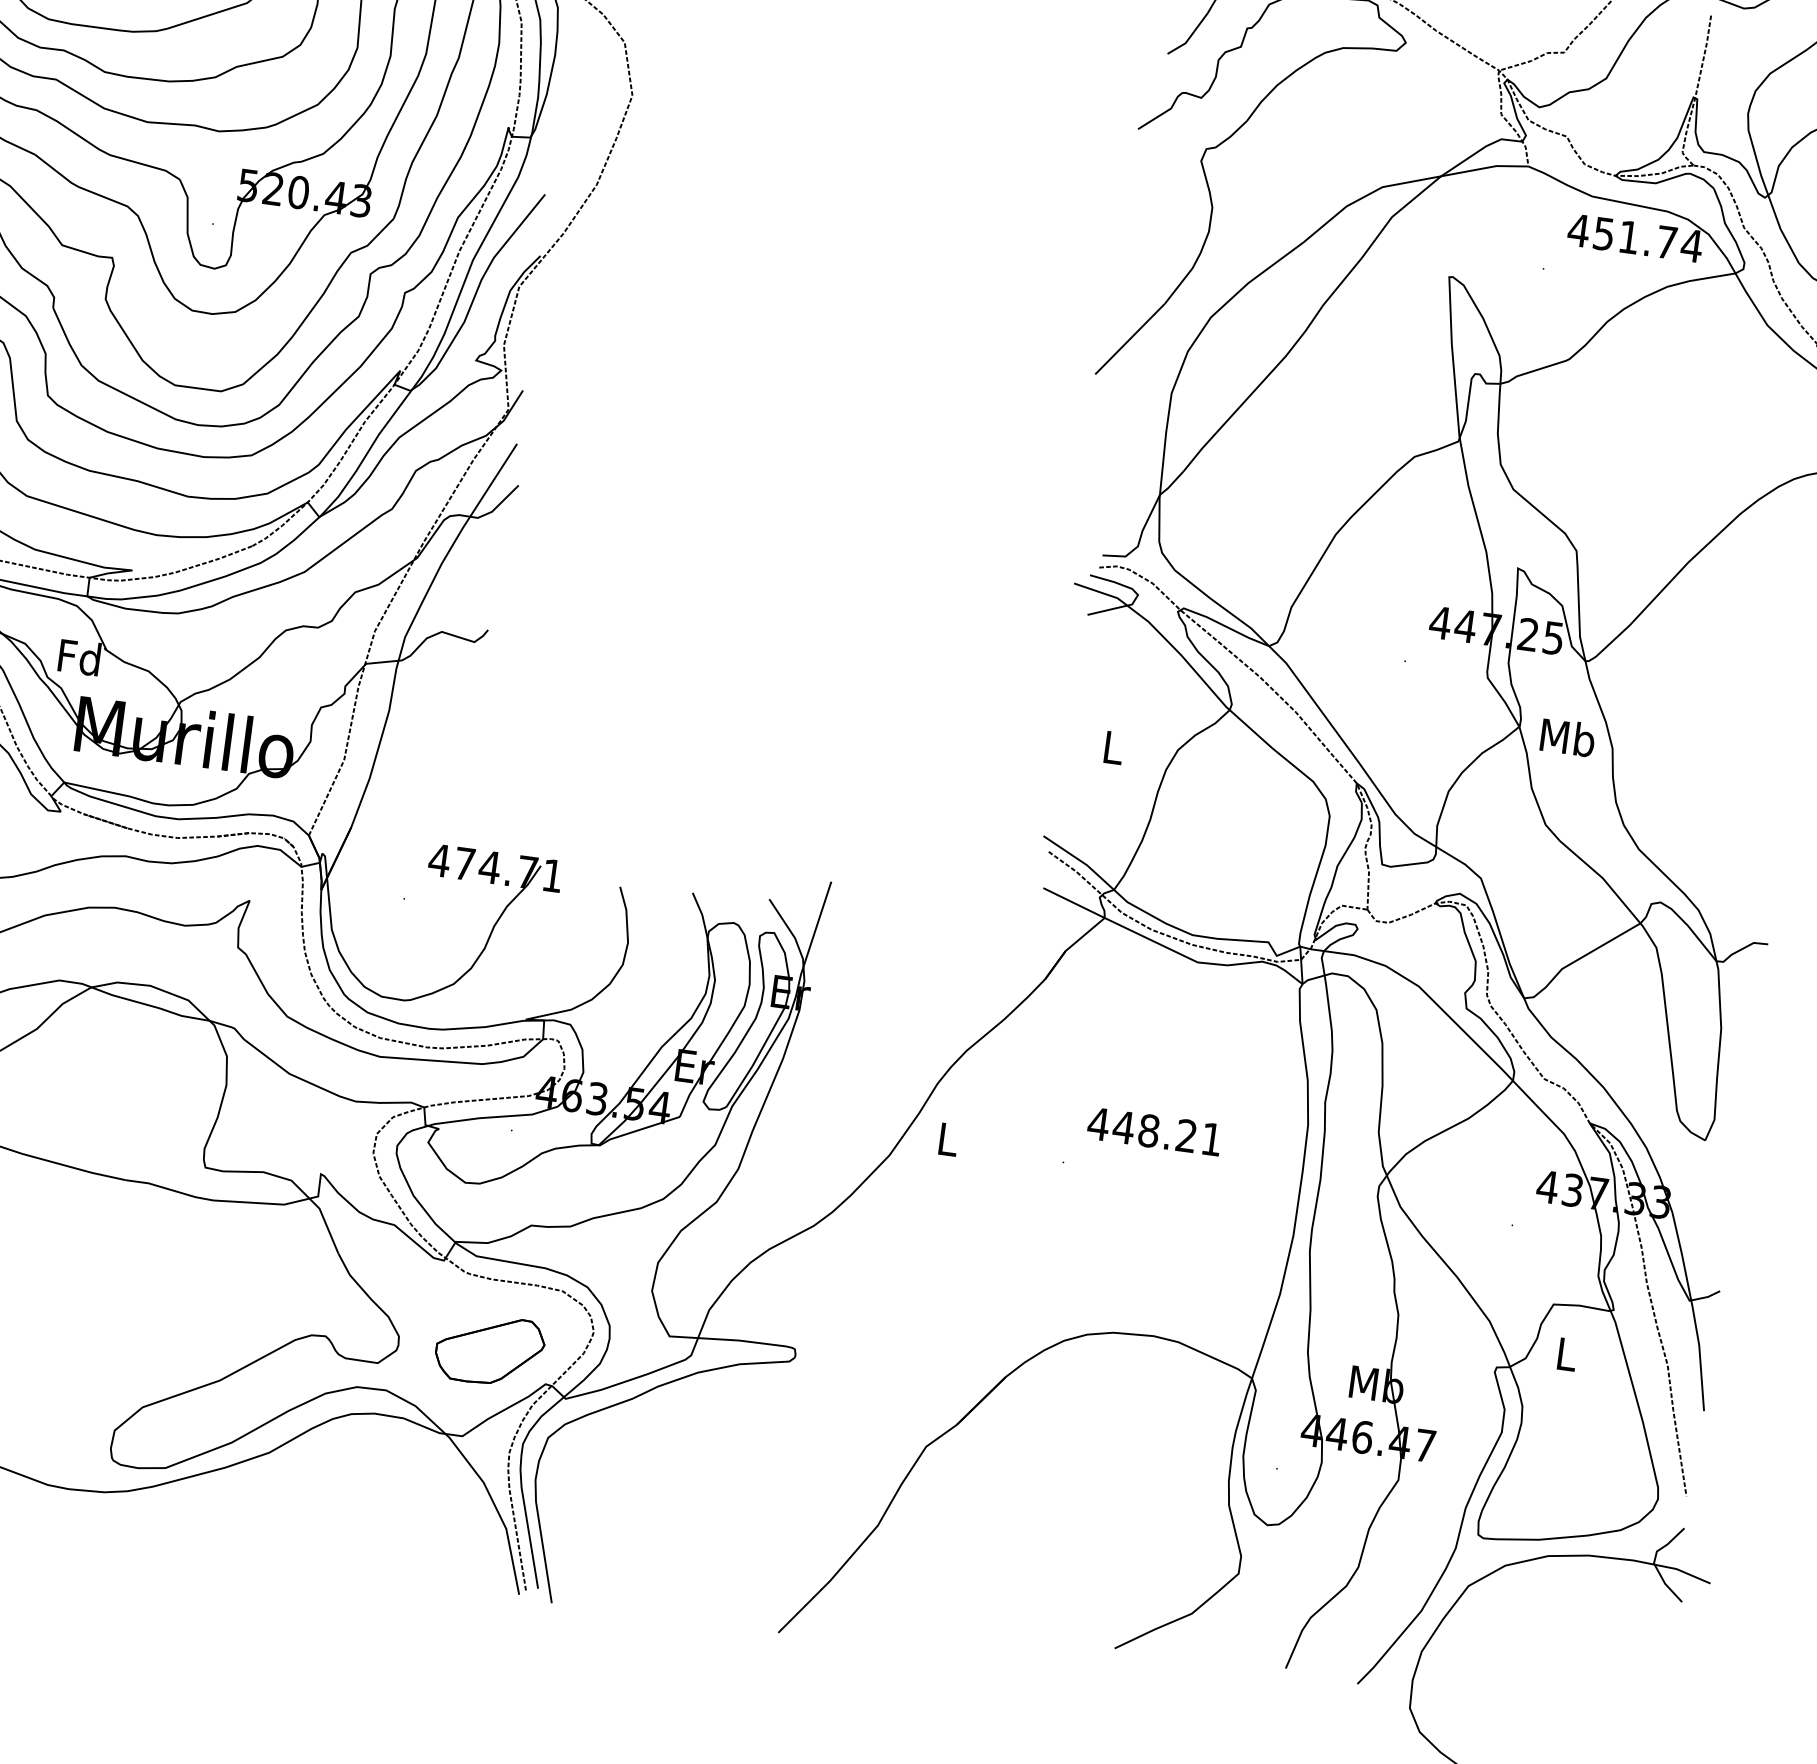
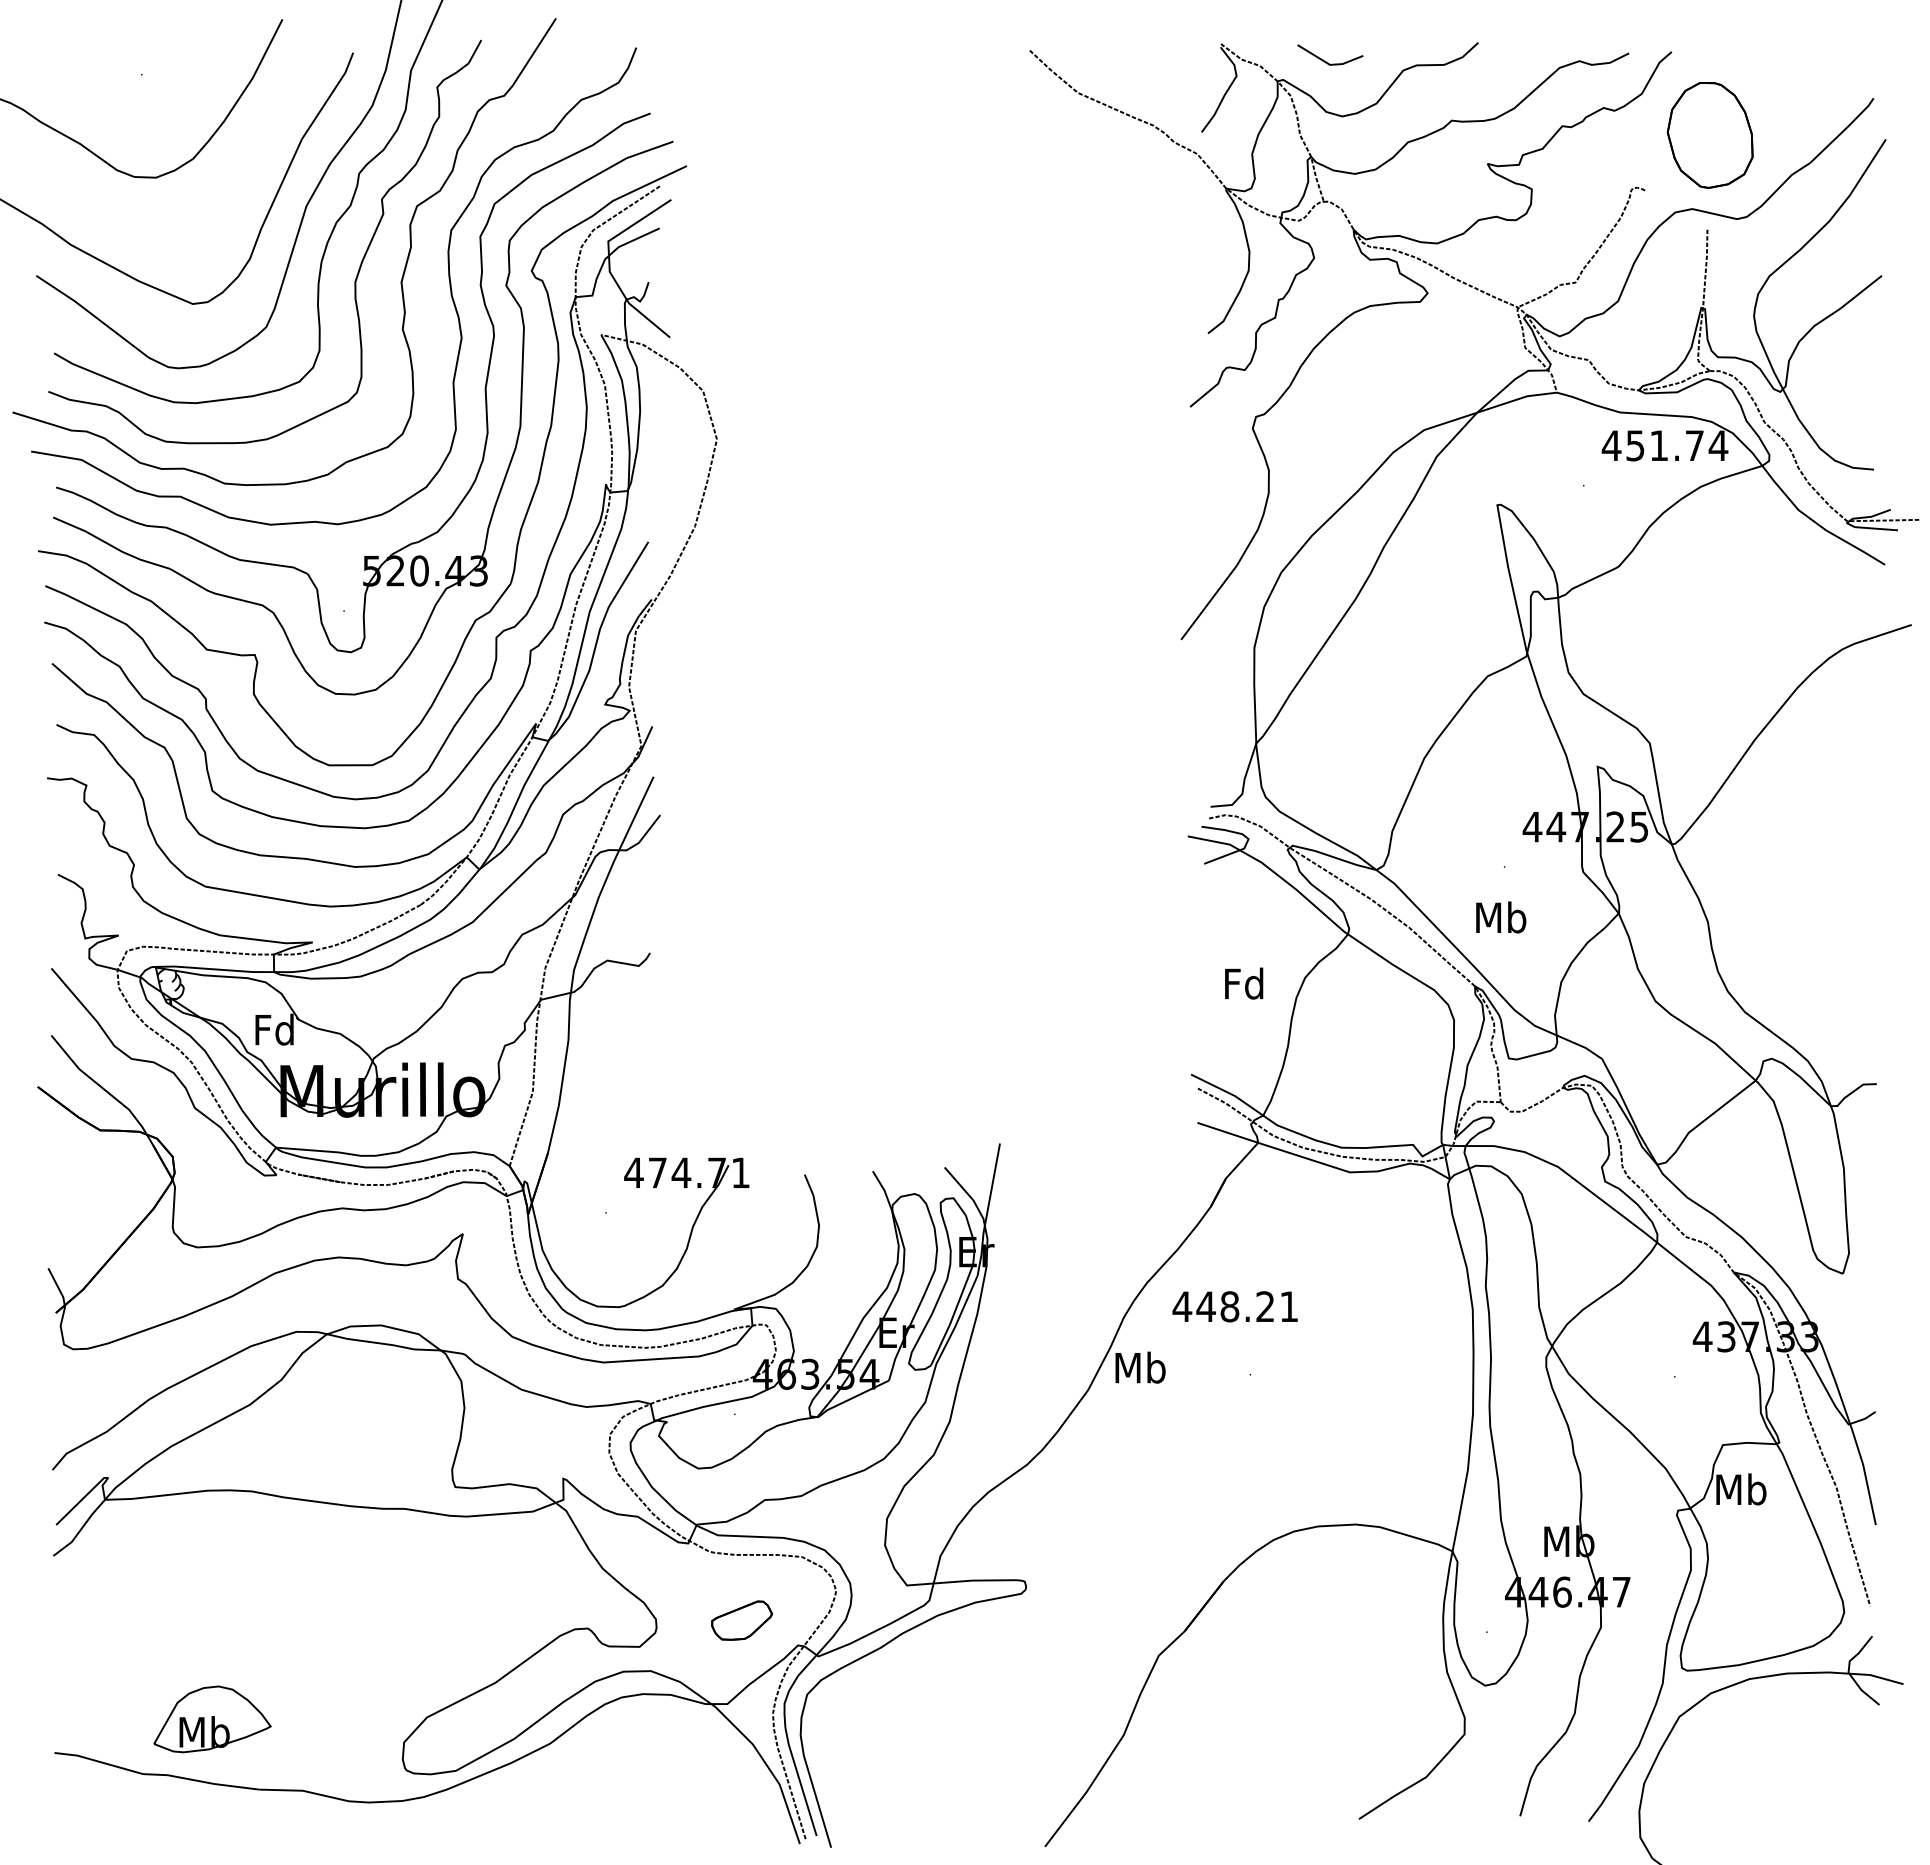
text: (1568, 737) -> (1501, 917), moved
text: (1113, 747) -> (1244, 983), L -> Fd
text: (1153, 1131) -> (1234, 1306), moved
text: (948, 1139) -> (1140, 1367), L -> Mb
part: (489, 1349) -> (741, 1620), size x0.6
text: (1566, 1354) -> (1741, 1489), L -> Mb

